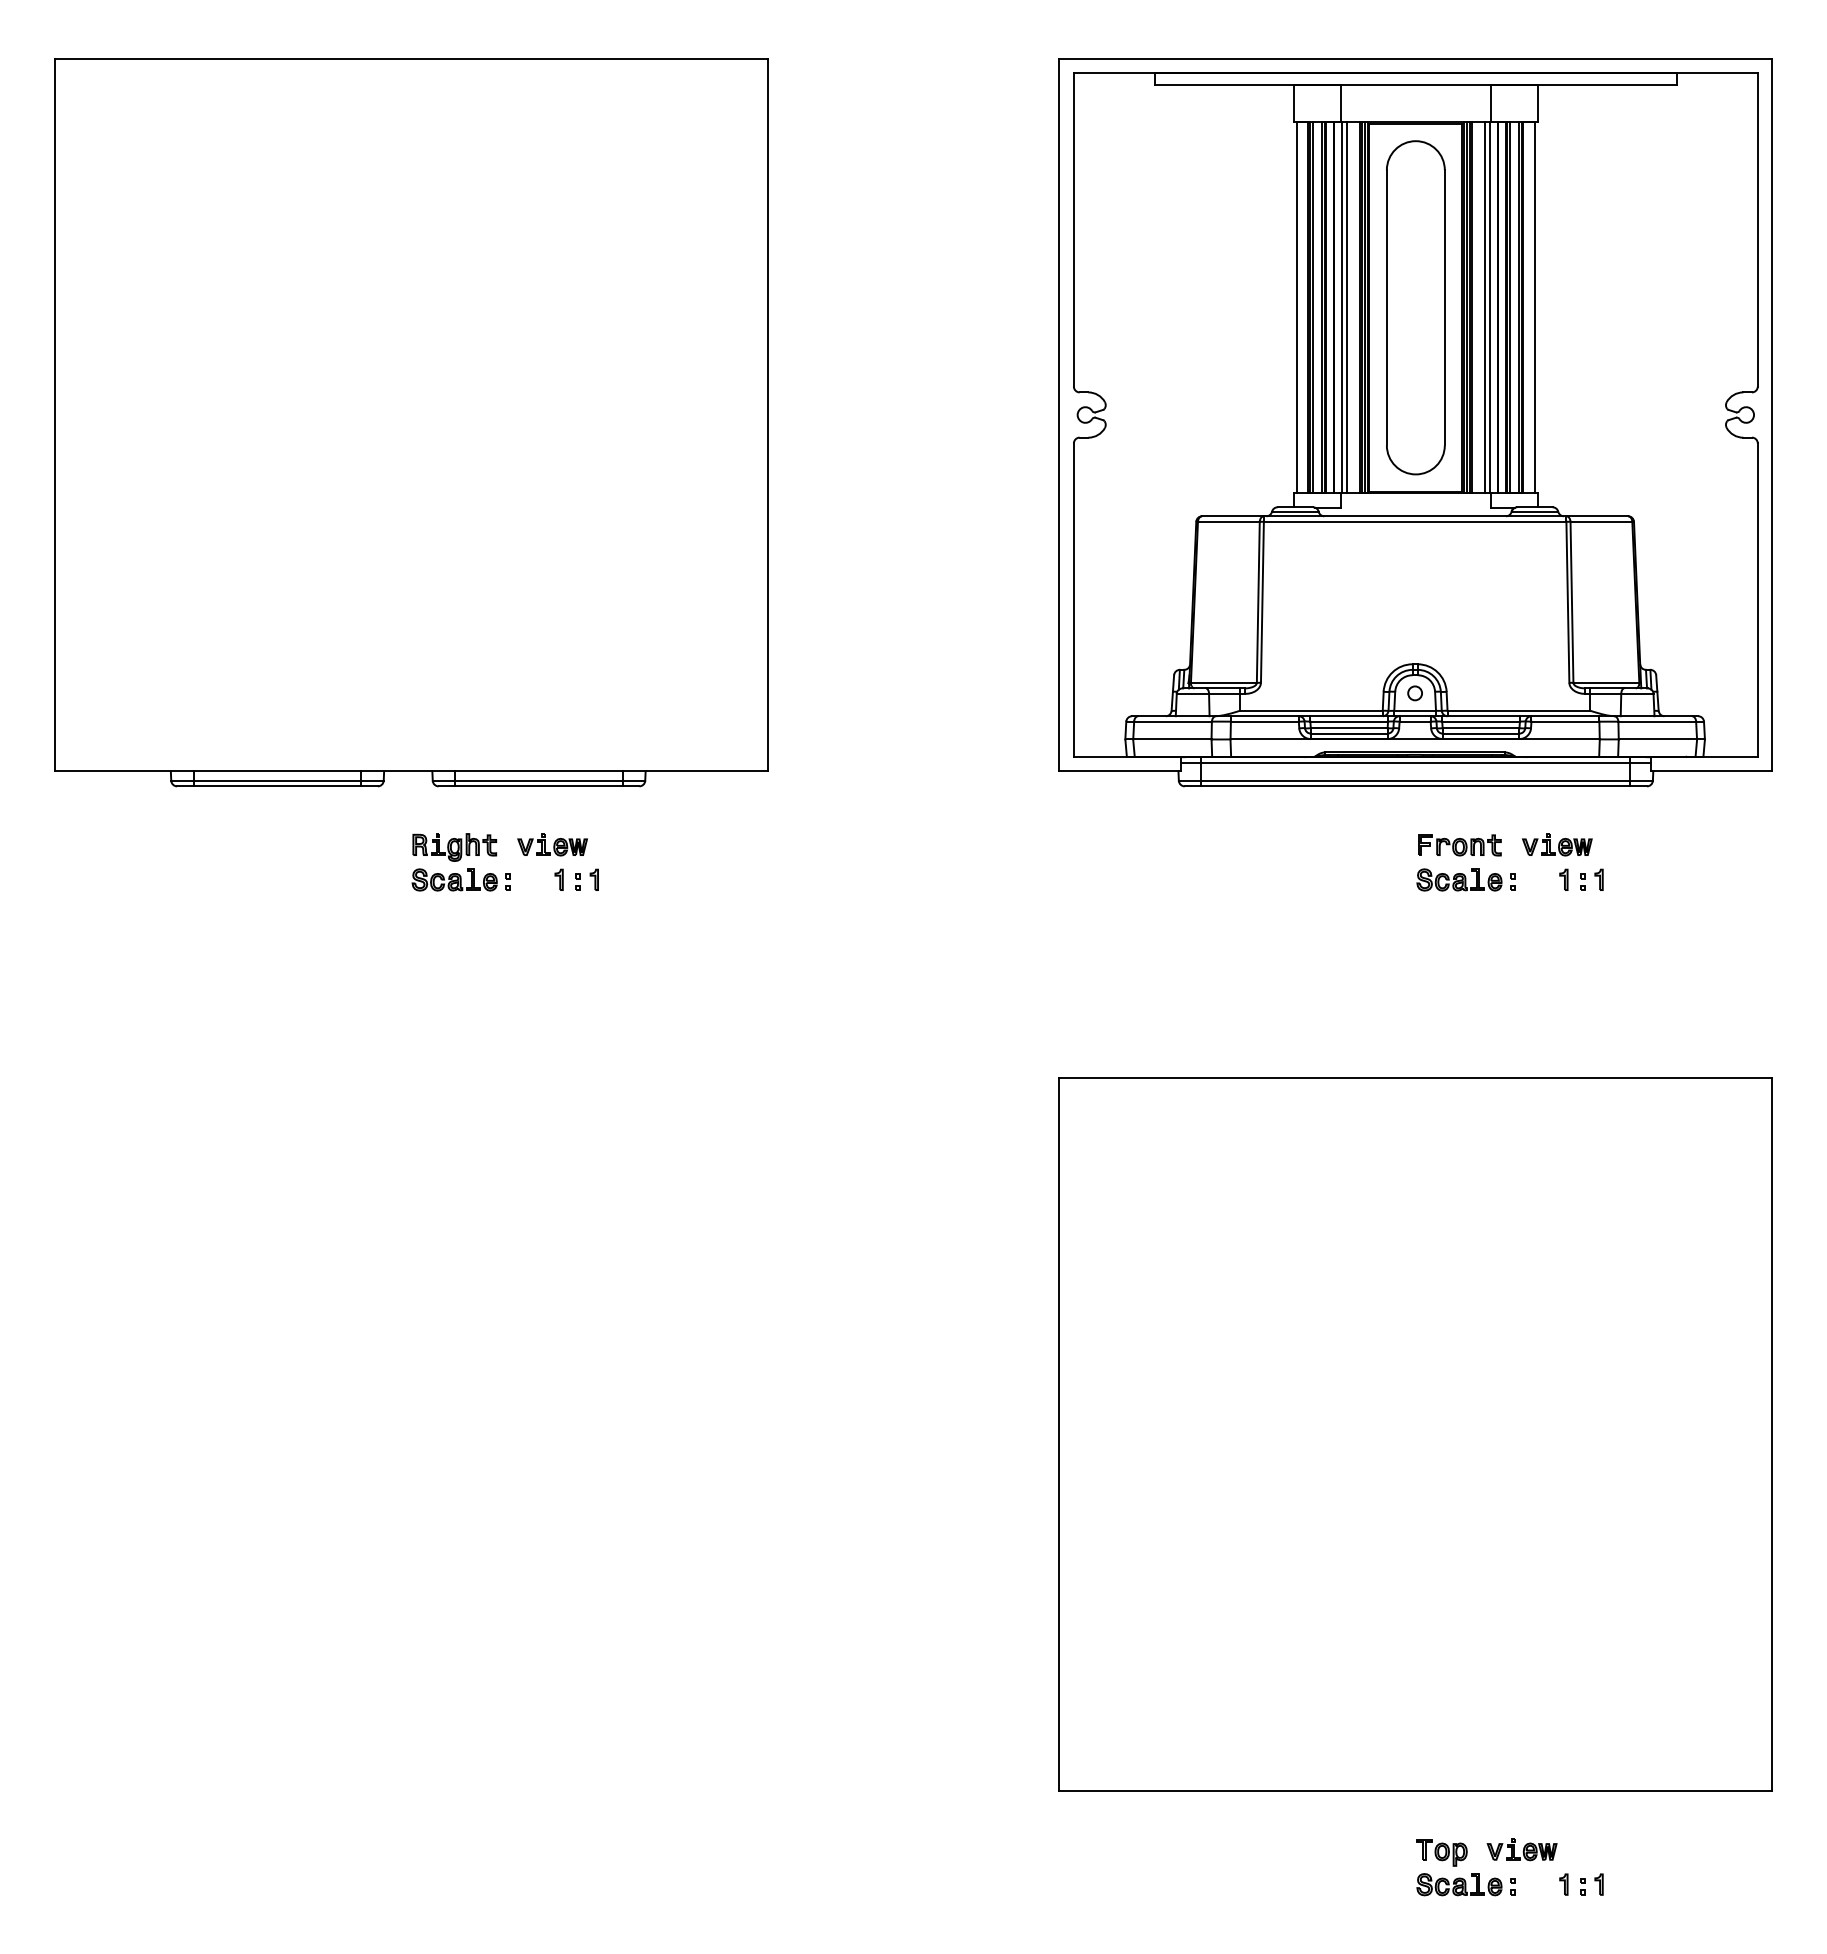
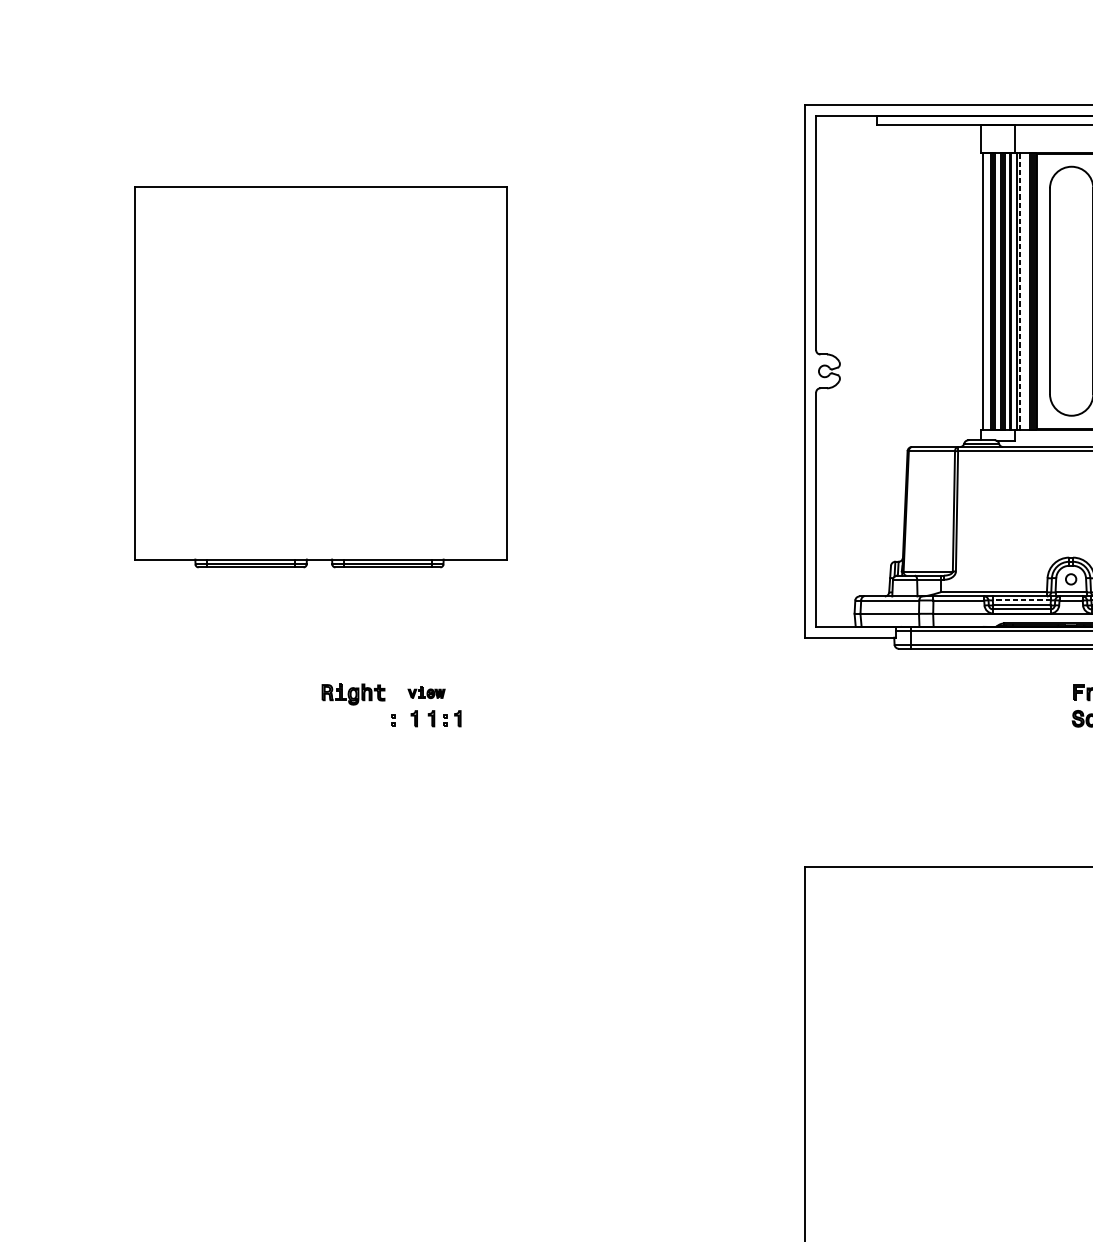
line: (1347, 307) -> (1020, 291), solid -> dashed
part: (411, 422) -> (321, 376), size x0.7
line: (1349, 721) -> (1022, 600), solid -> dashed
part: (552, 844) -> (426, 692), size x0.7
part: (454, 879) -> (353, 718), removed
part: (535, 879) -> (413, 718), added

